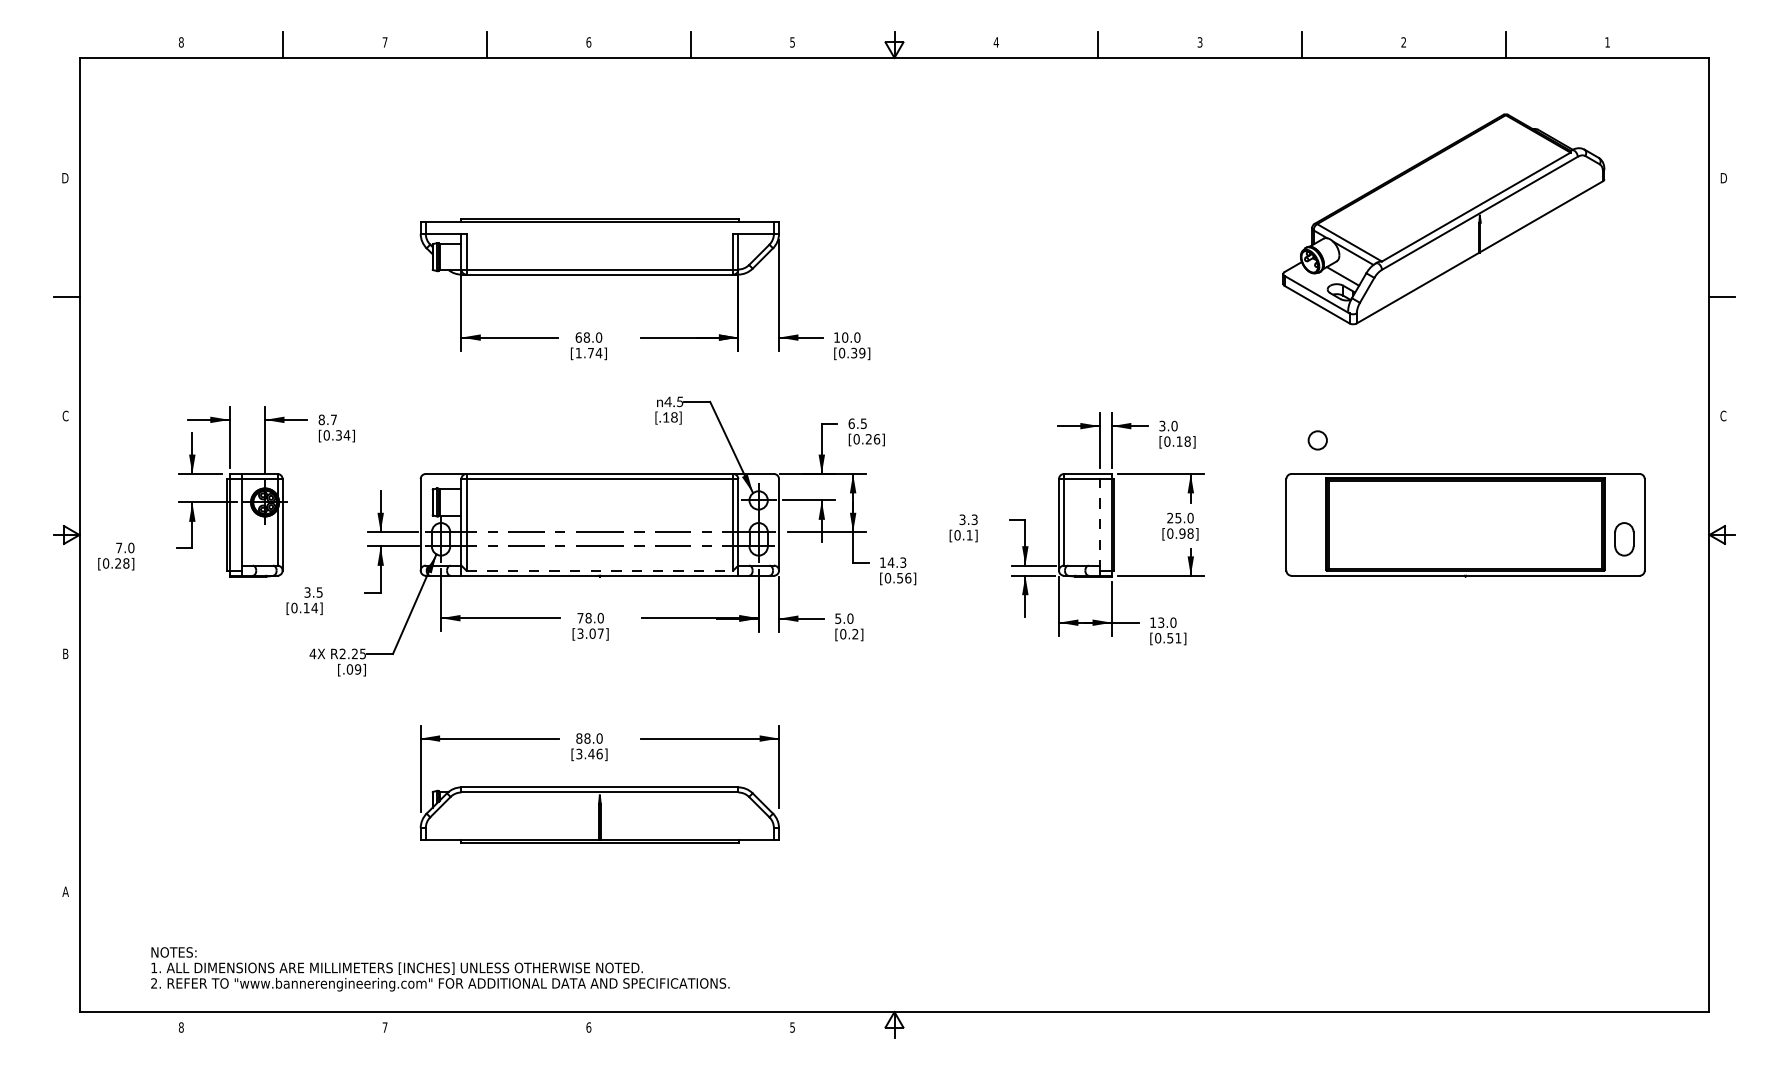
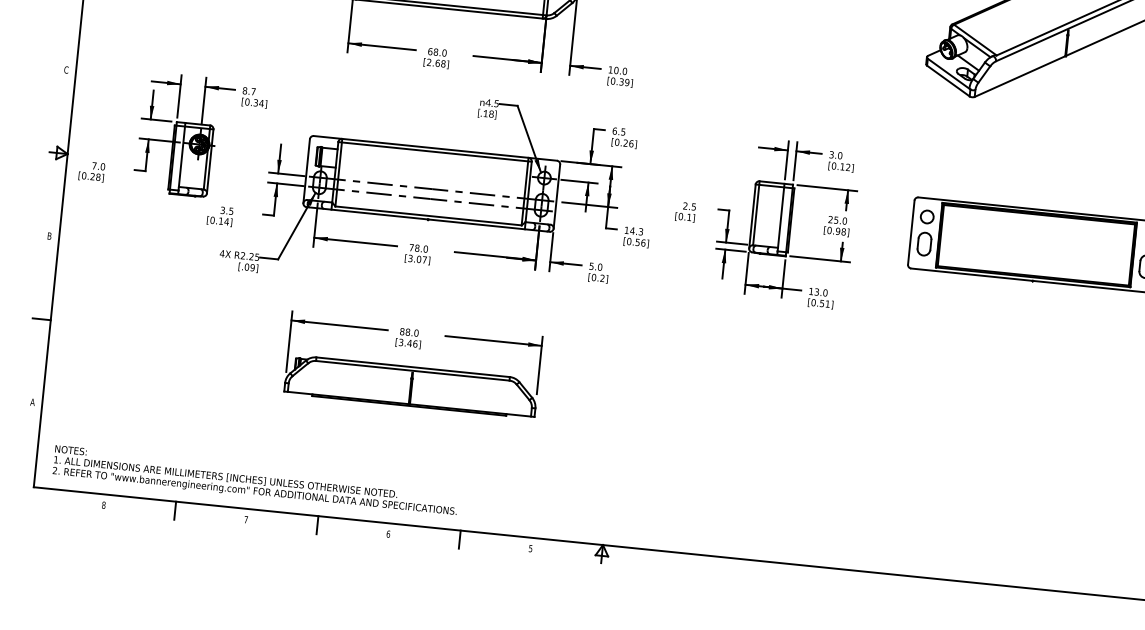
text: (588, 352) -> (436, 62), [1.74] -> [2.68]
circle: (1317, 440) -> (927, 217), moved
text: (1187, 441) -> (848, 167), [0.18] -> [0.12]
text: (968, 519) -> (689, 206), 3.3 -> 2.5
line: (1099, 521) -> (780, 217), dashed -> solid
part: (1306, 539) -> (924, 244), added
line: (600, 570) -> (428, 215), dashed -> solid
line: (66, 772) -> (41, 319), added
text: (440, 969) -> (255, 481), moved
line: (283, 1024) -> (175, 510), added
line: (487, 1024) -> (317, 524), added
line: (690, 1024) -> (459, 539), added

